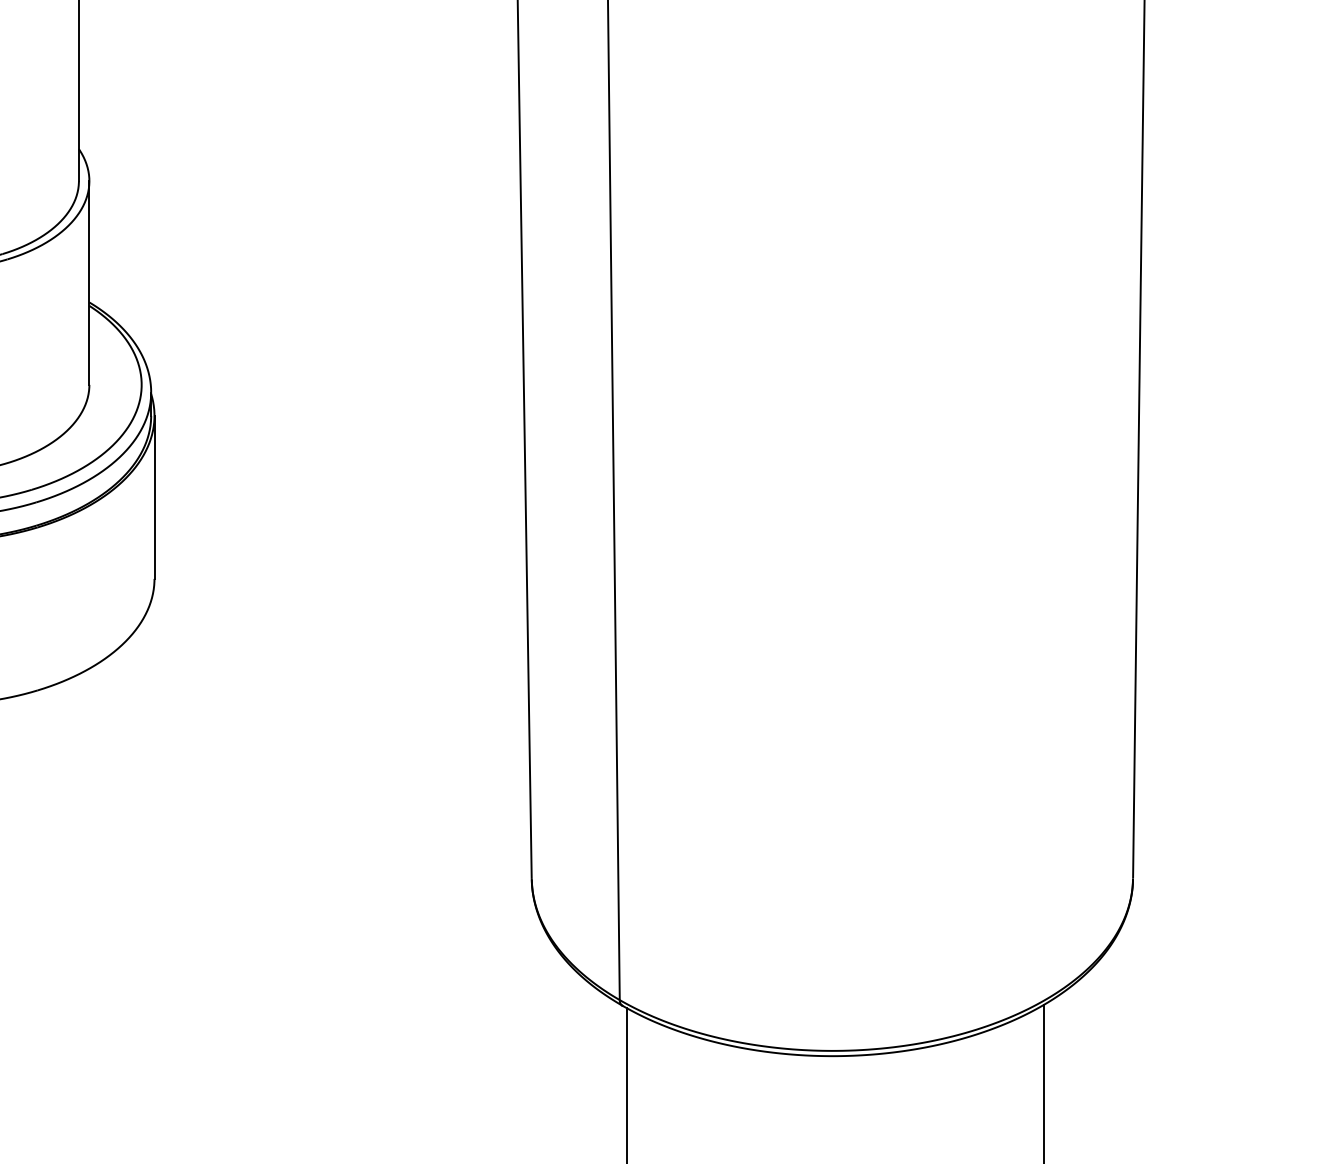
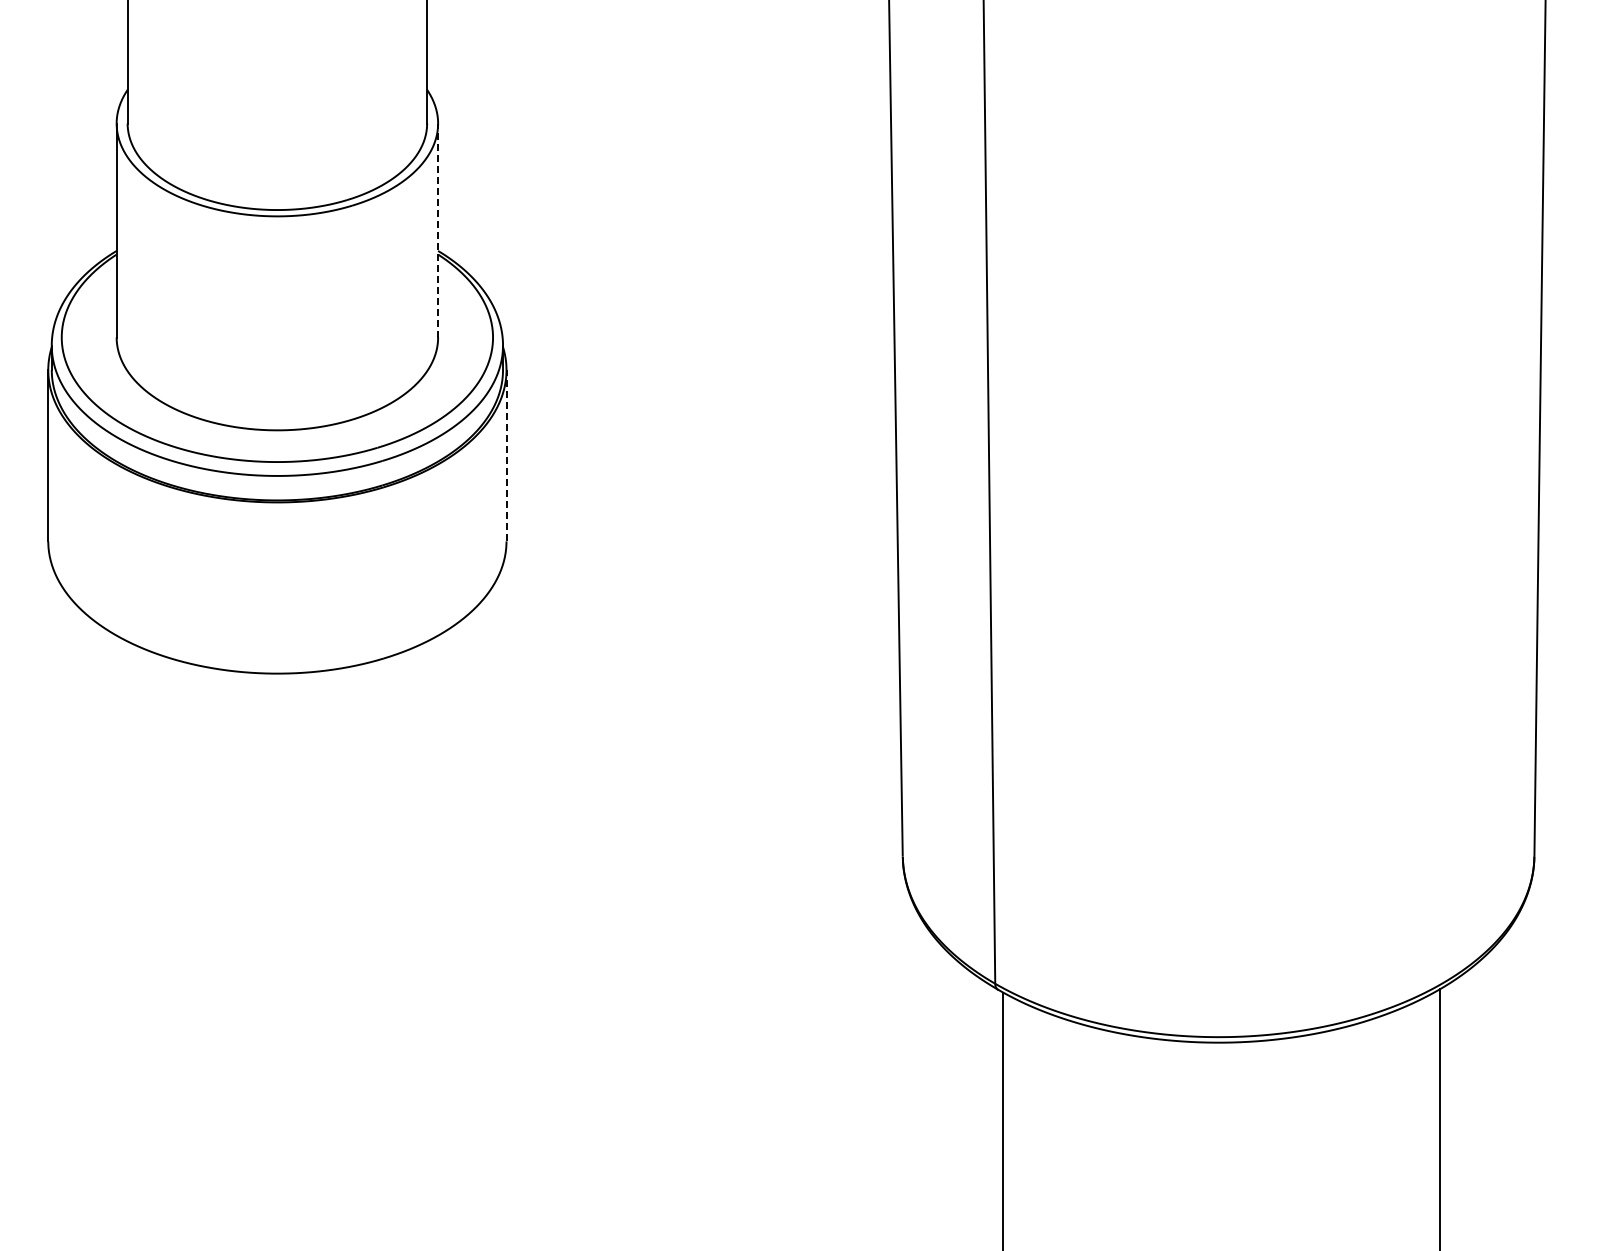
line: (89, 282) -> (438, 230), solid -> dashed
line: (154, 497) -> (506, 455), solid -> dashed

